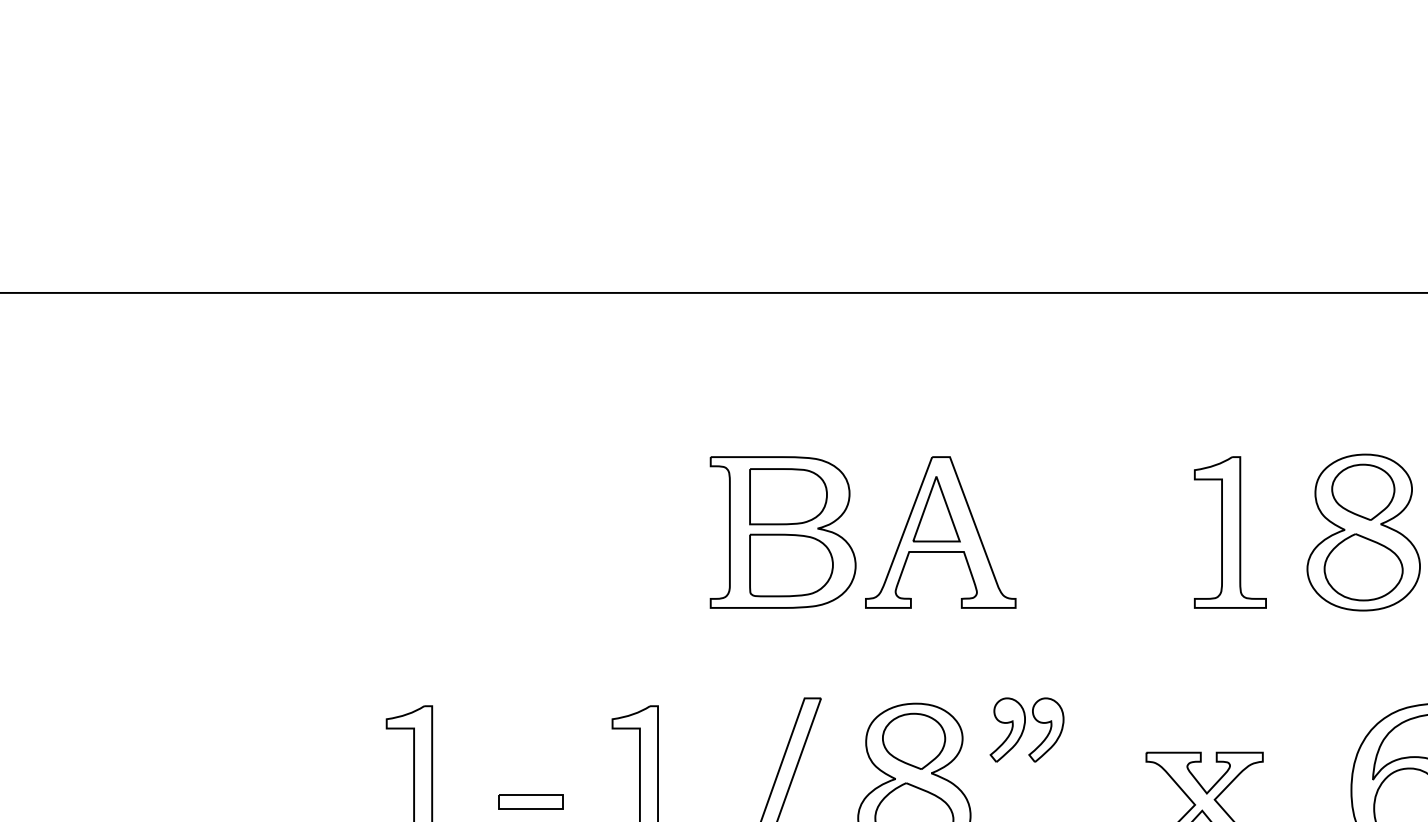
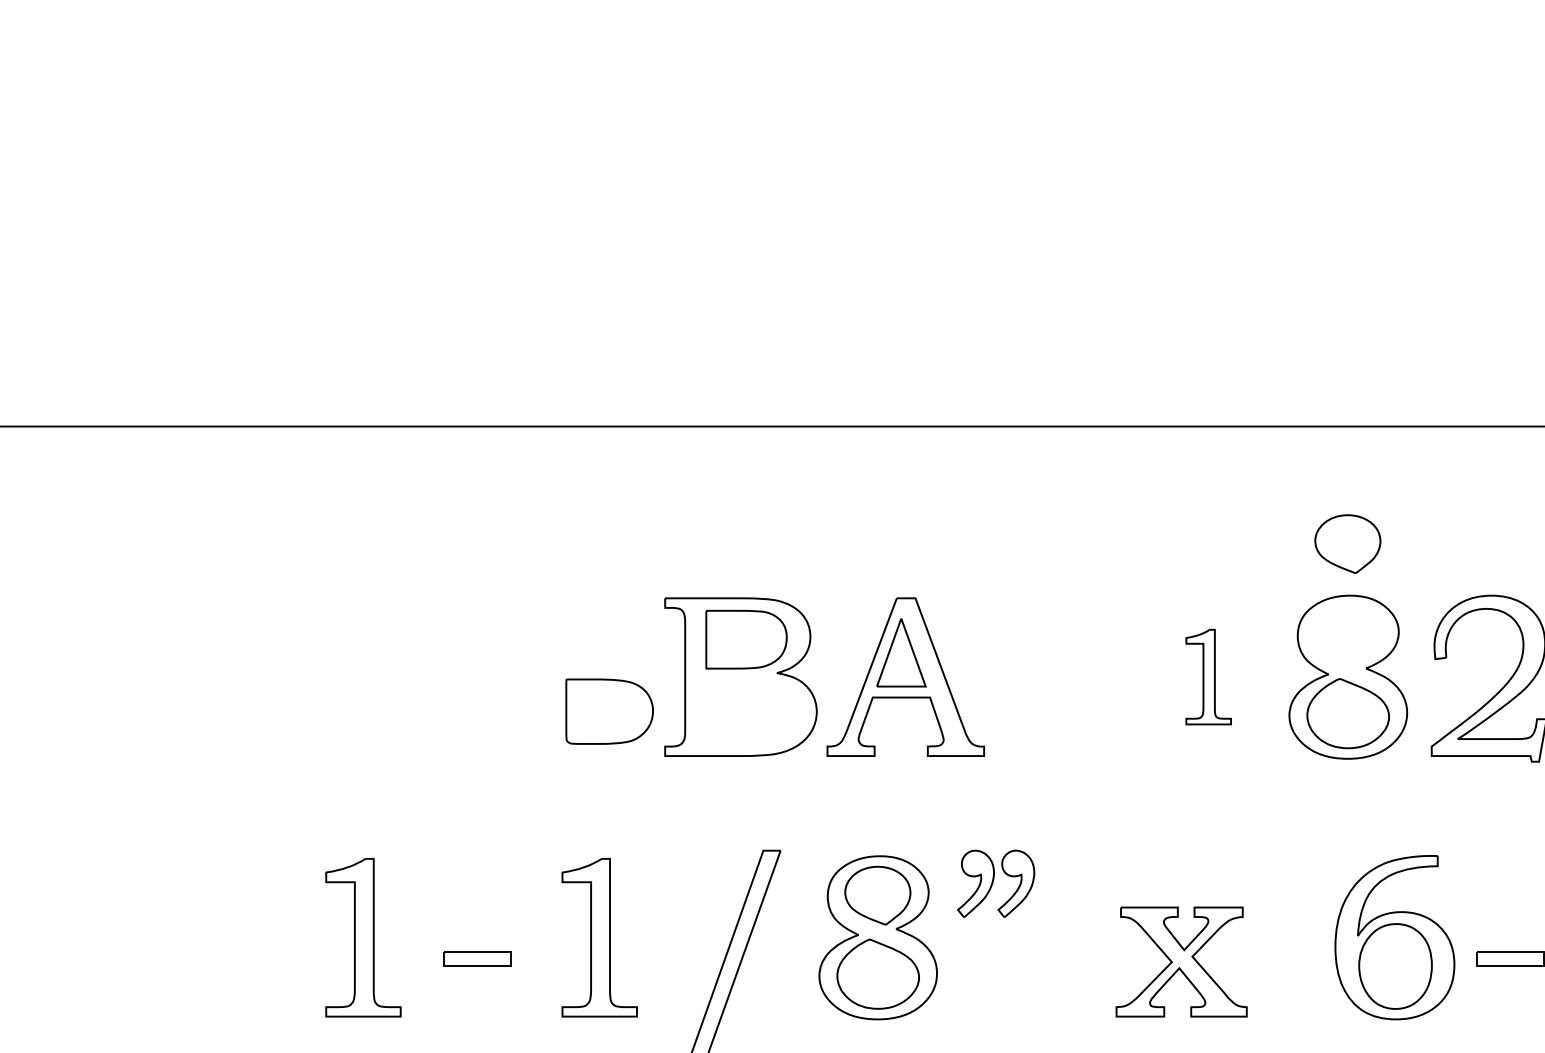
part: (1362, 491) -> (1347, 543), moved
part: (1230, 531) -> (1208, 676), size x0.6
part: (791, 565) -> (609, 711), moved

